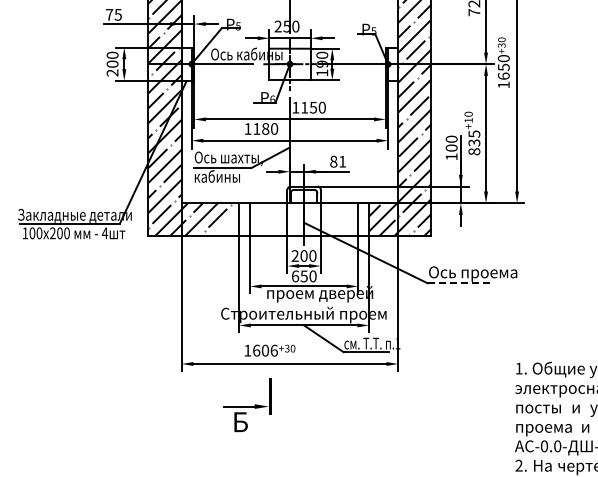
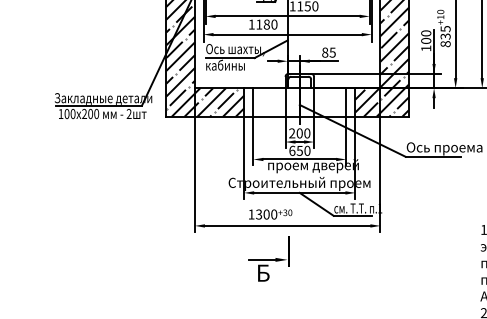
text: (342, 161) -> (332, 52), 81 -> 85
hatch: (219, 223) -> (227, 105), added
text: (104, 233) -> (128, 114), 4 -> 2
line: (460, 283) -> (433, 156), dashed -> solid
text: (265, 350) -> (266, 214), 1606 -> 1300
part: (247, 405) -> (269, 258), moved

